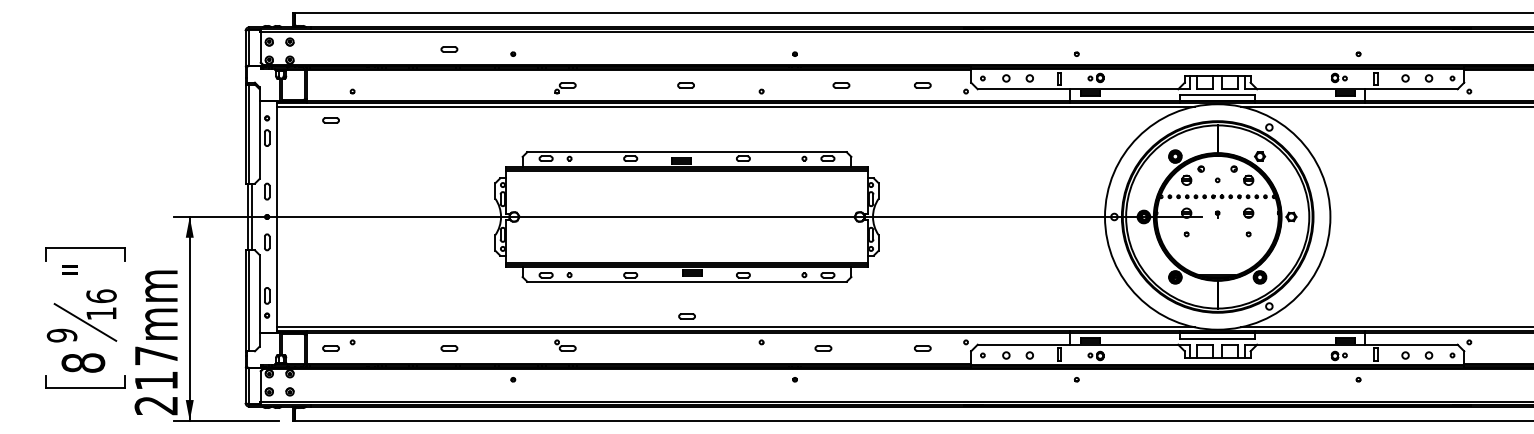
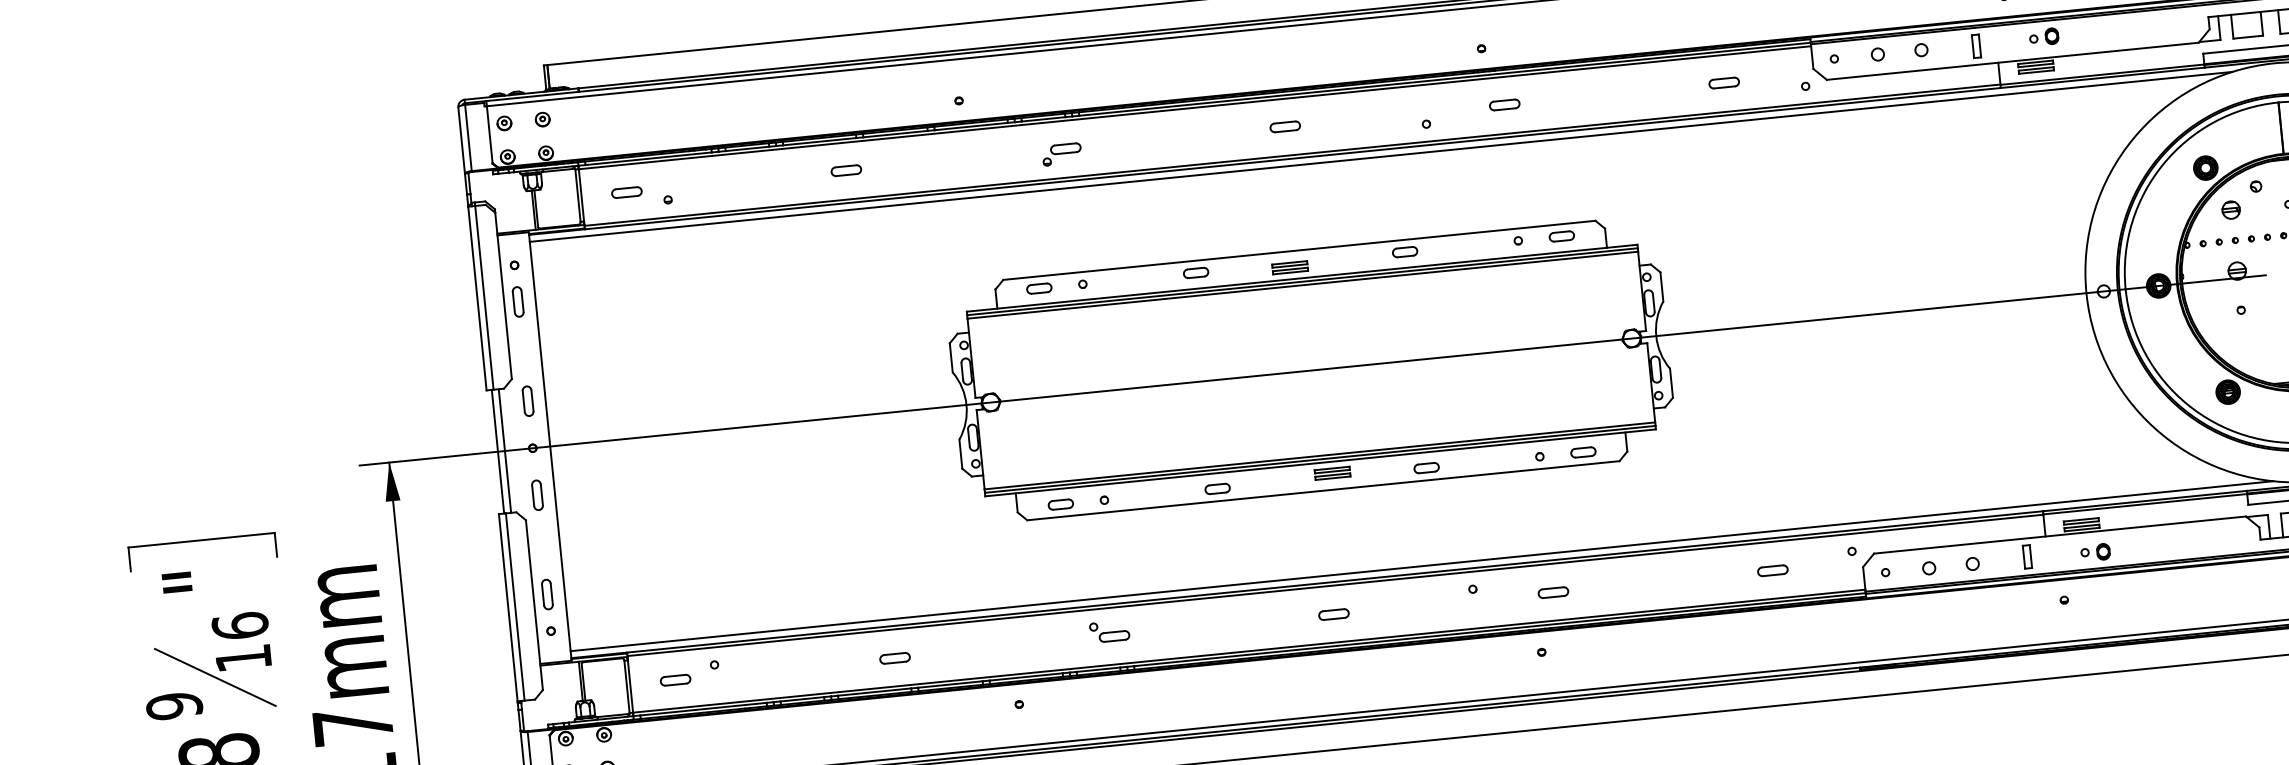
part: (449, 49) -> (846, 170), moved
part: (841, 85) -> (1504, 104), moved
part: (330, 120) -> (625, 192), moved
part: (686, 316) -> (1332, 614), moved
part: (823, 348) -> (1553, 592), moved

